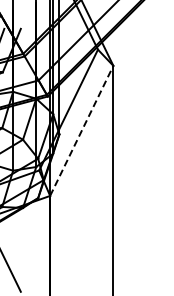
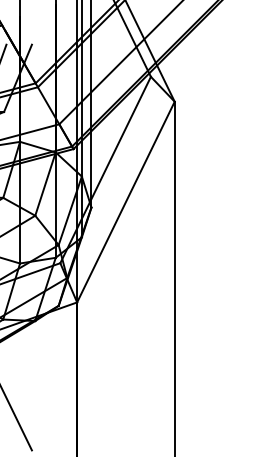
line: (81, 130) -> (125, 201), dashed -> solid

